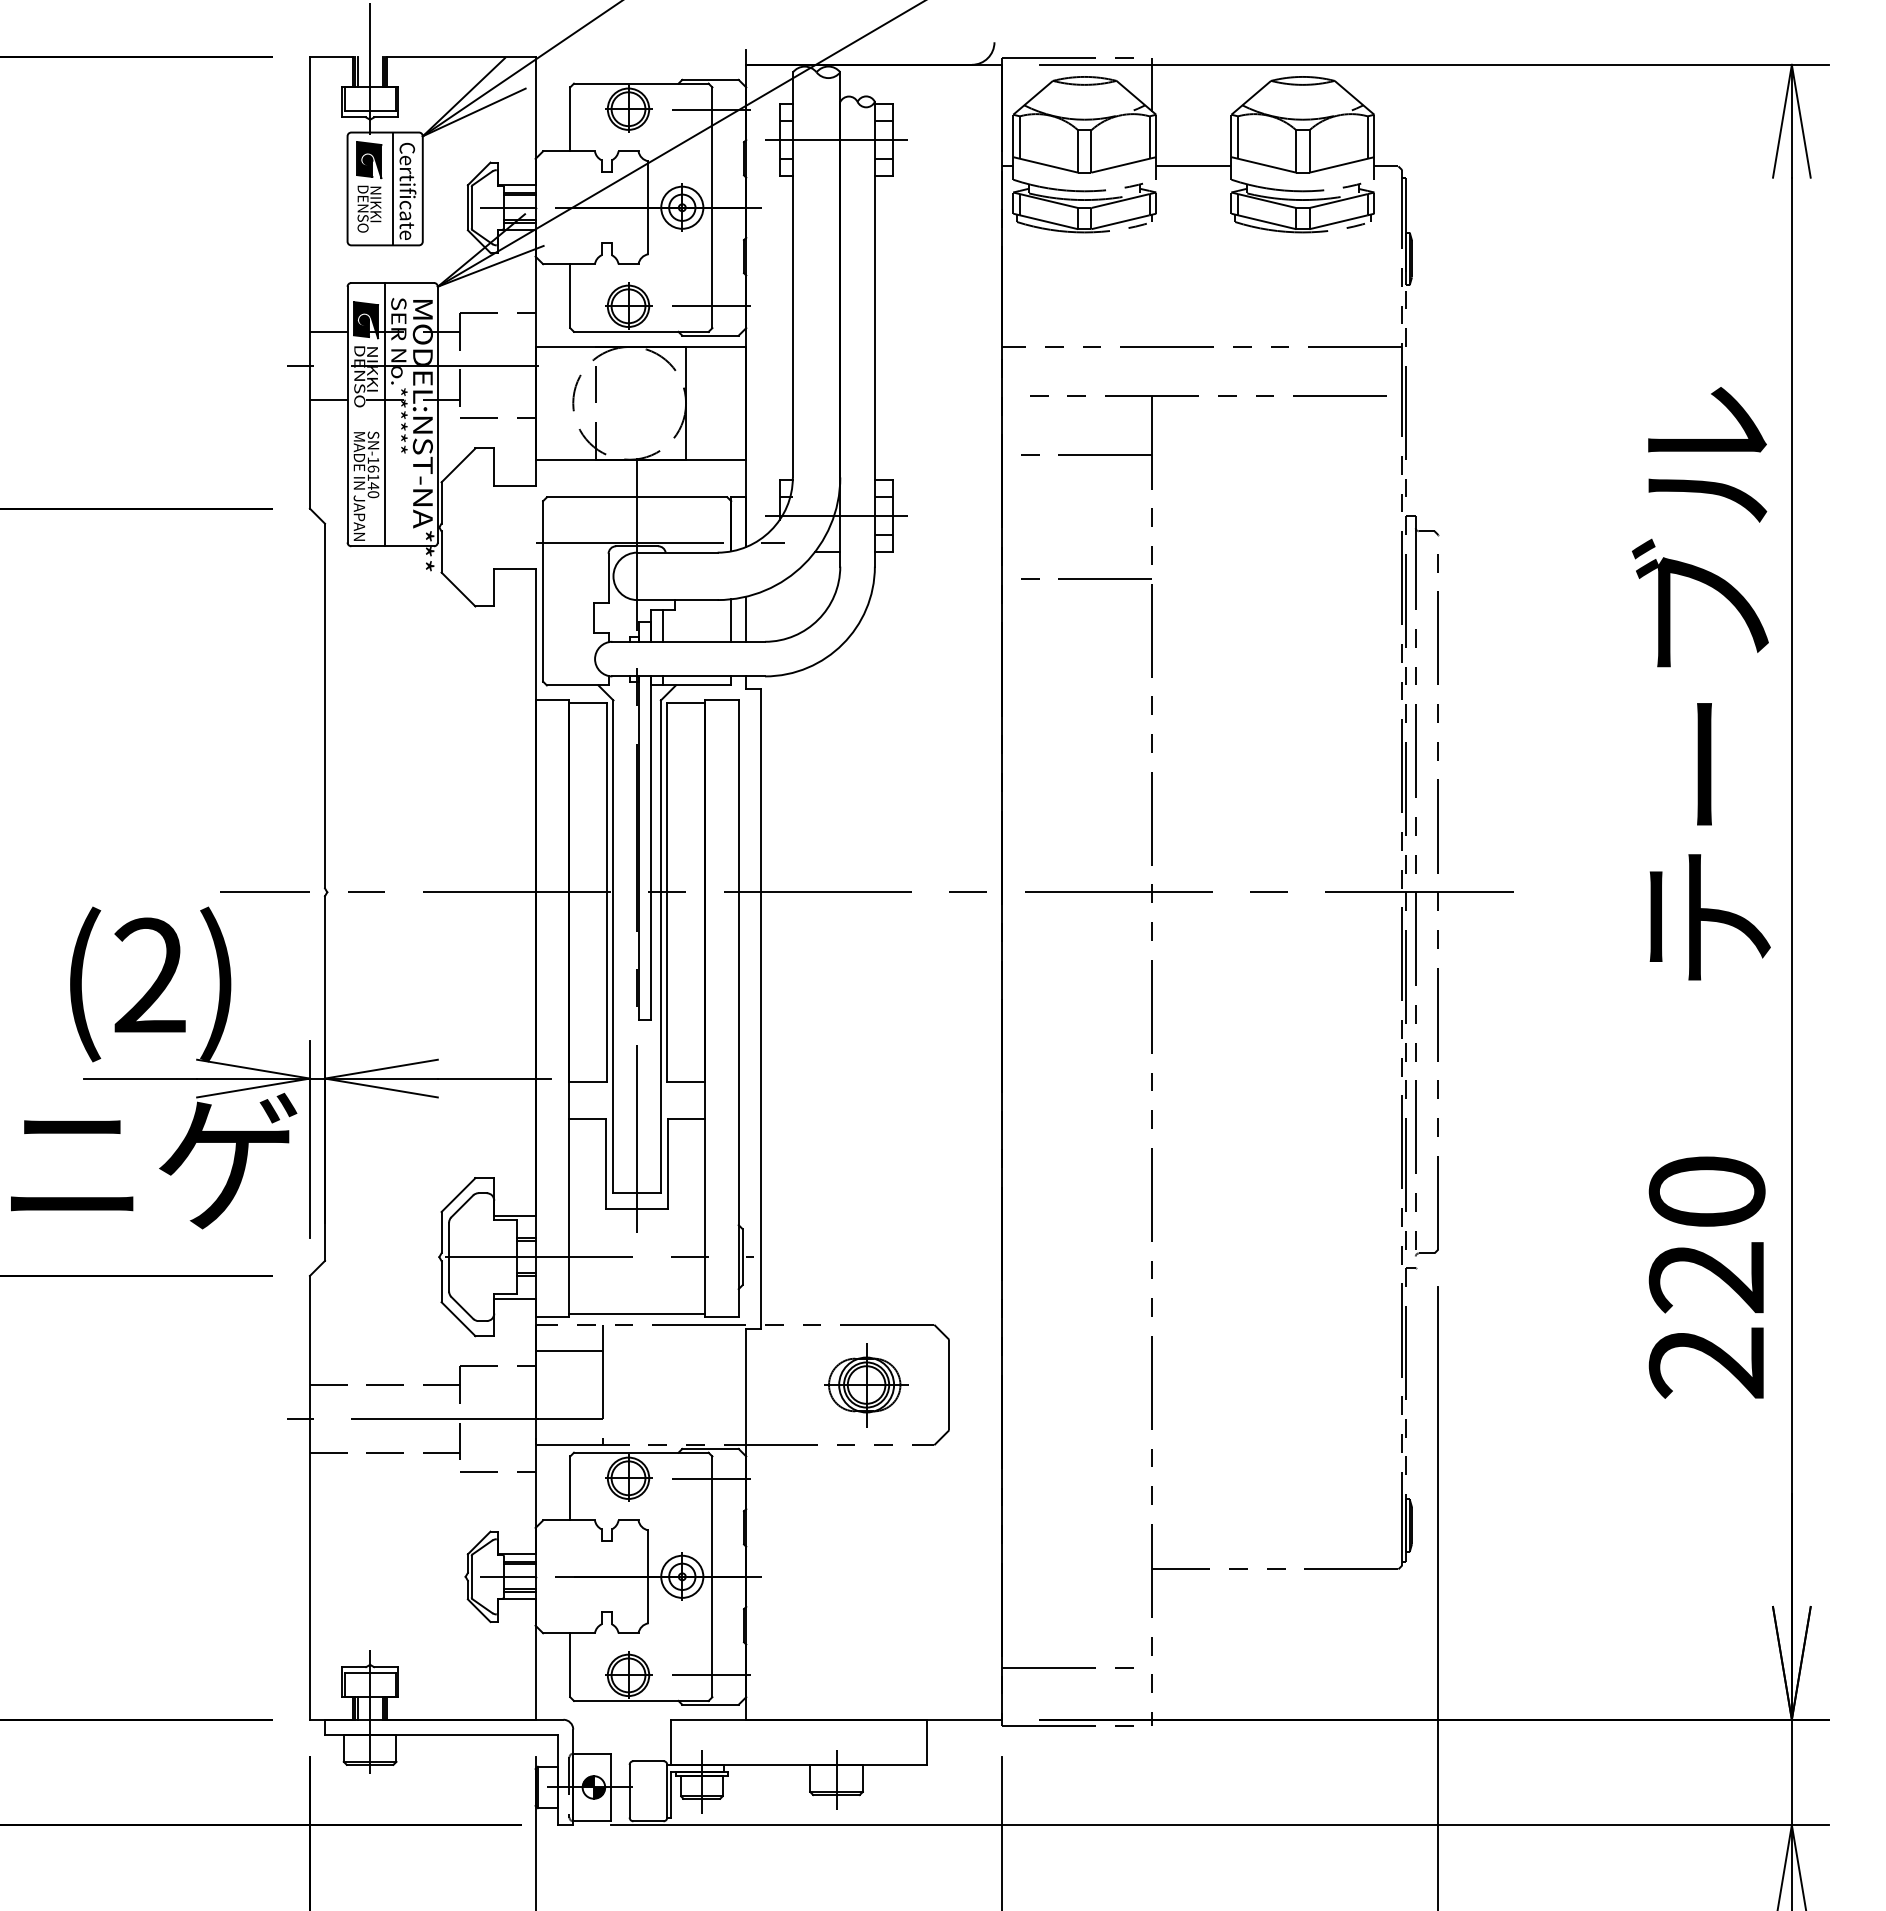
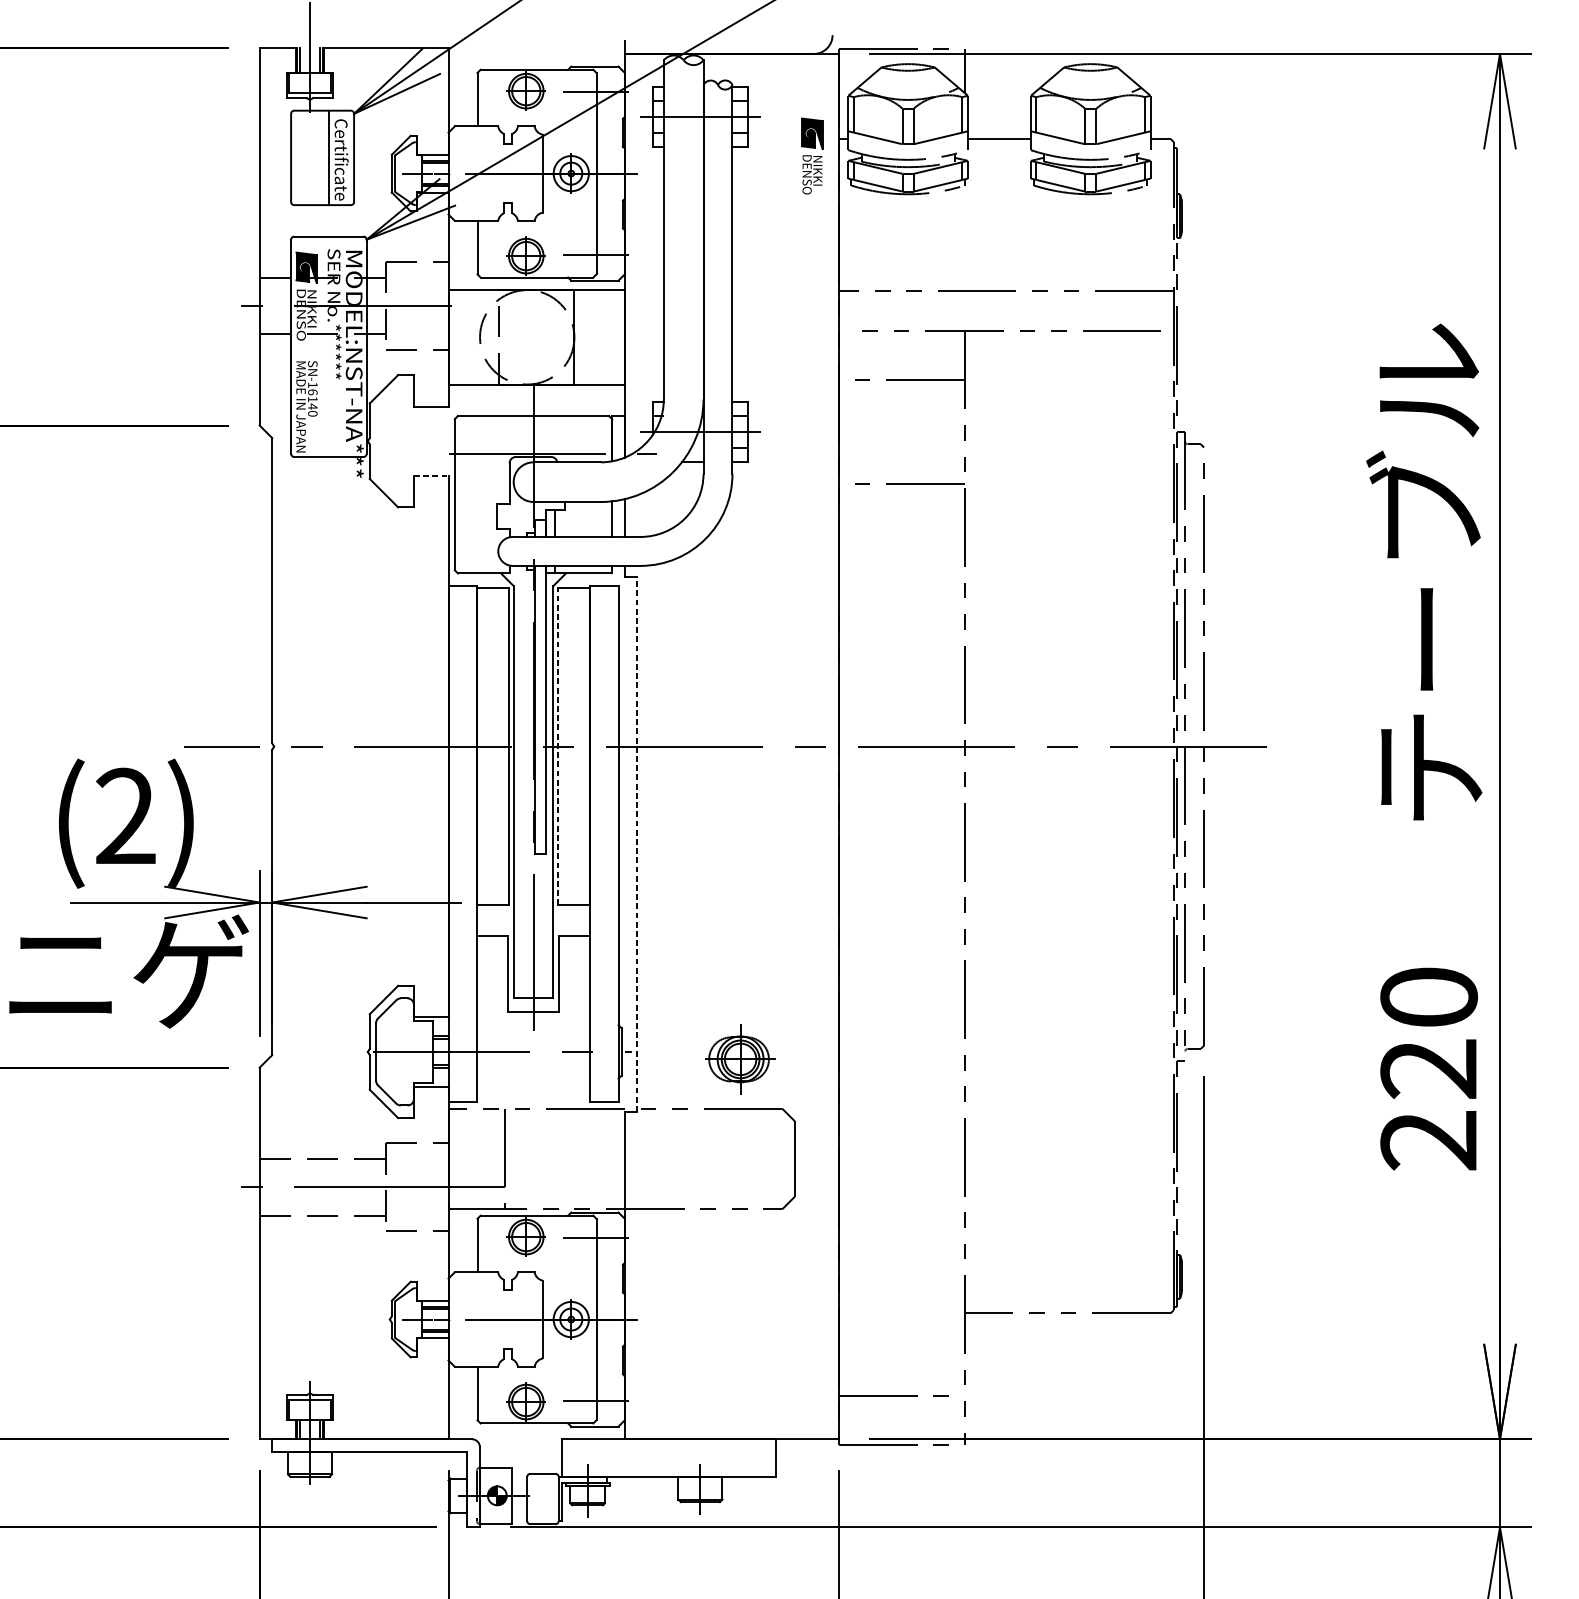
part: (369, 186) -> (812, 155), moved
line: (385, 414) -> (322, 346), removed
line: (514, 568) -> (430, 475), solid -> dashed
line: (666, 892) -> (558, 746), solid -> dashed
line: (761, 1008) -> (637, 843), solid -> dashed
line: (636, 1314) -> (532, 1099), removed
line: (569, 1351) -> (476, 1130), removed
part: (866, 1385) -> (740, 1059), moved

